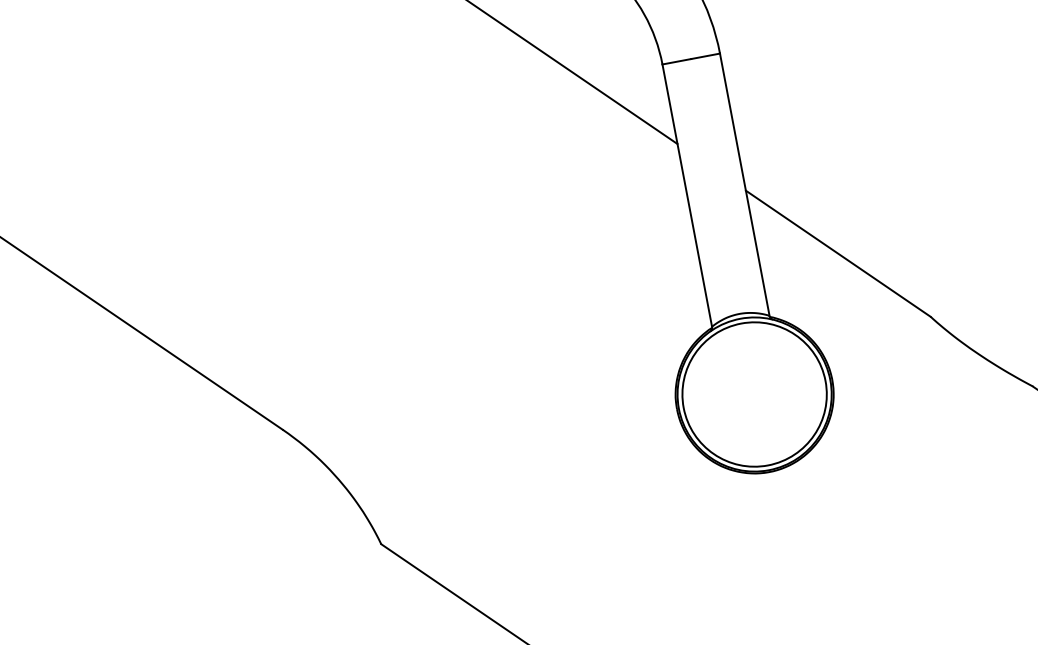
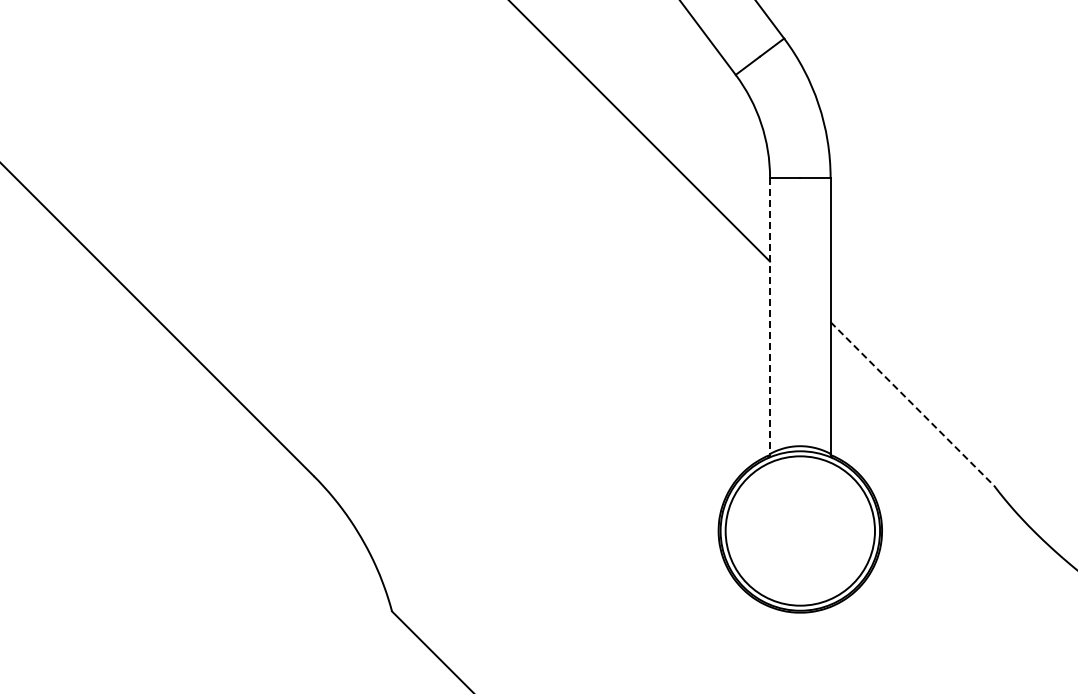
line: (687, 196) -> (770, 316), solid -> dashed
line: (838, 253) -> (912, 403), solid -> dashed

